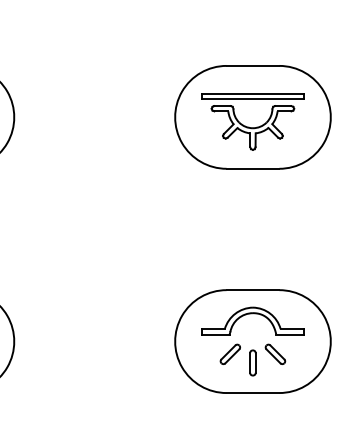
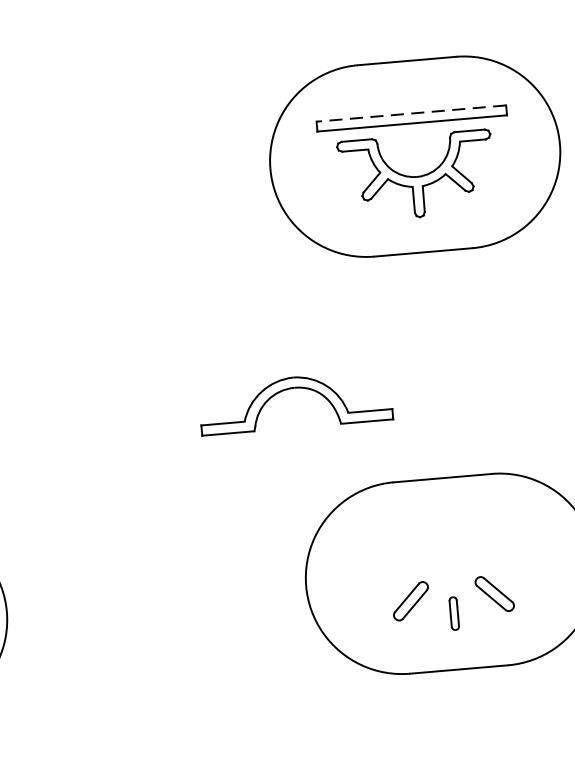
line: (252, 94) -> (410, 114), solid -> dashed
part: (252, 320) -> (294, 401), moved
part: (252, 362) -> (453, 612), size x0.7

